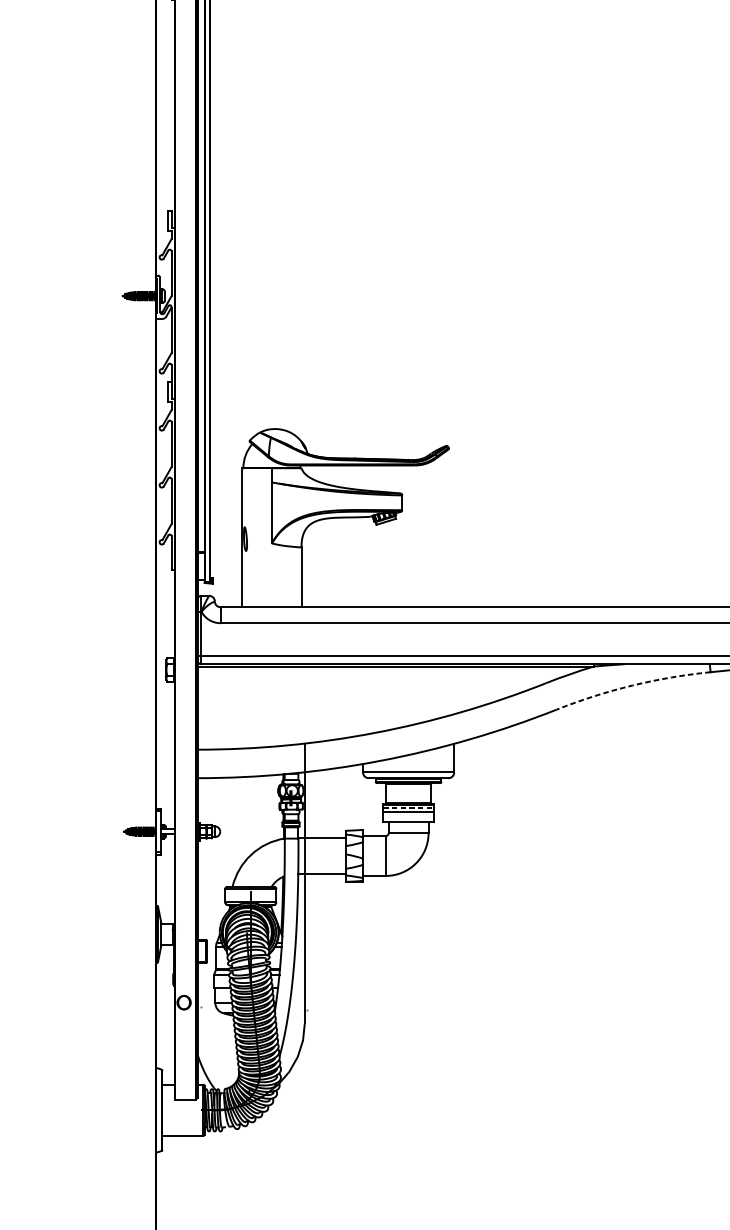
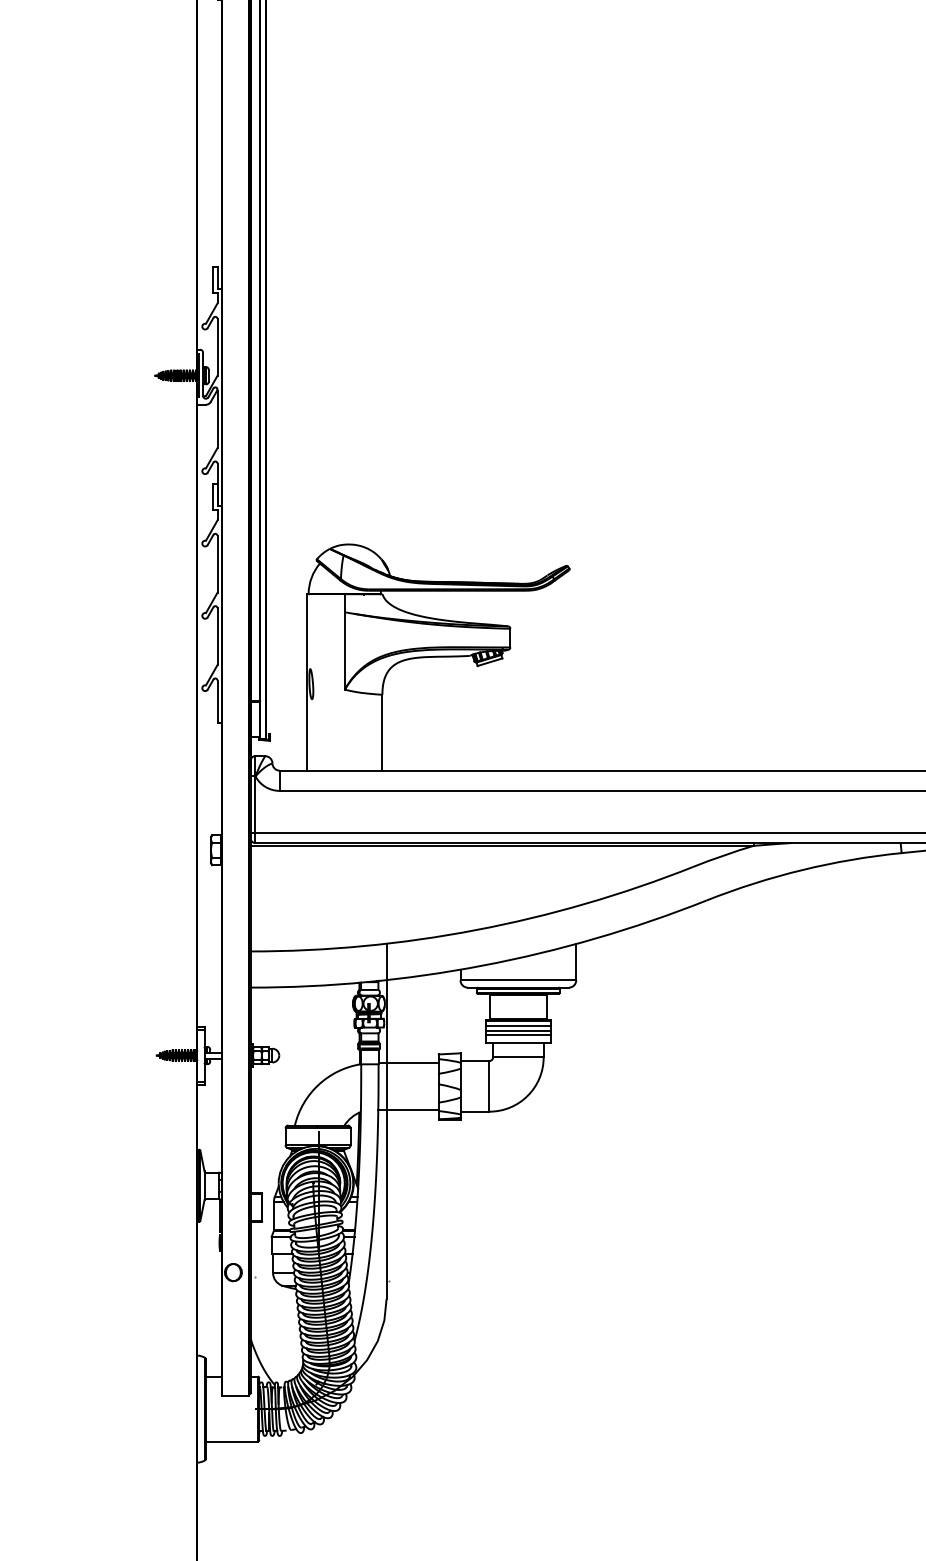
arc: (632, 685) -> (802, 870), dashed -> solid
line: (408, 808) -> (518, 1025), dashed -> solid
line: (408, 815) -> (518, 1035), added

